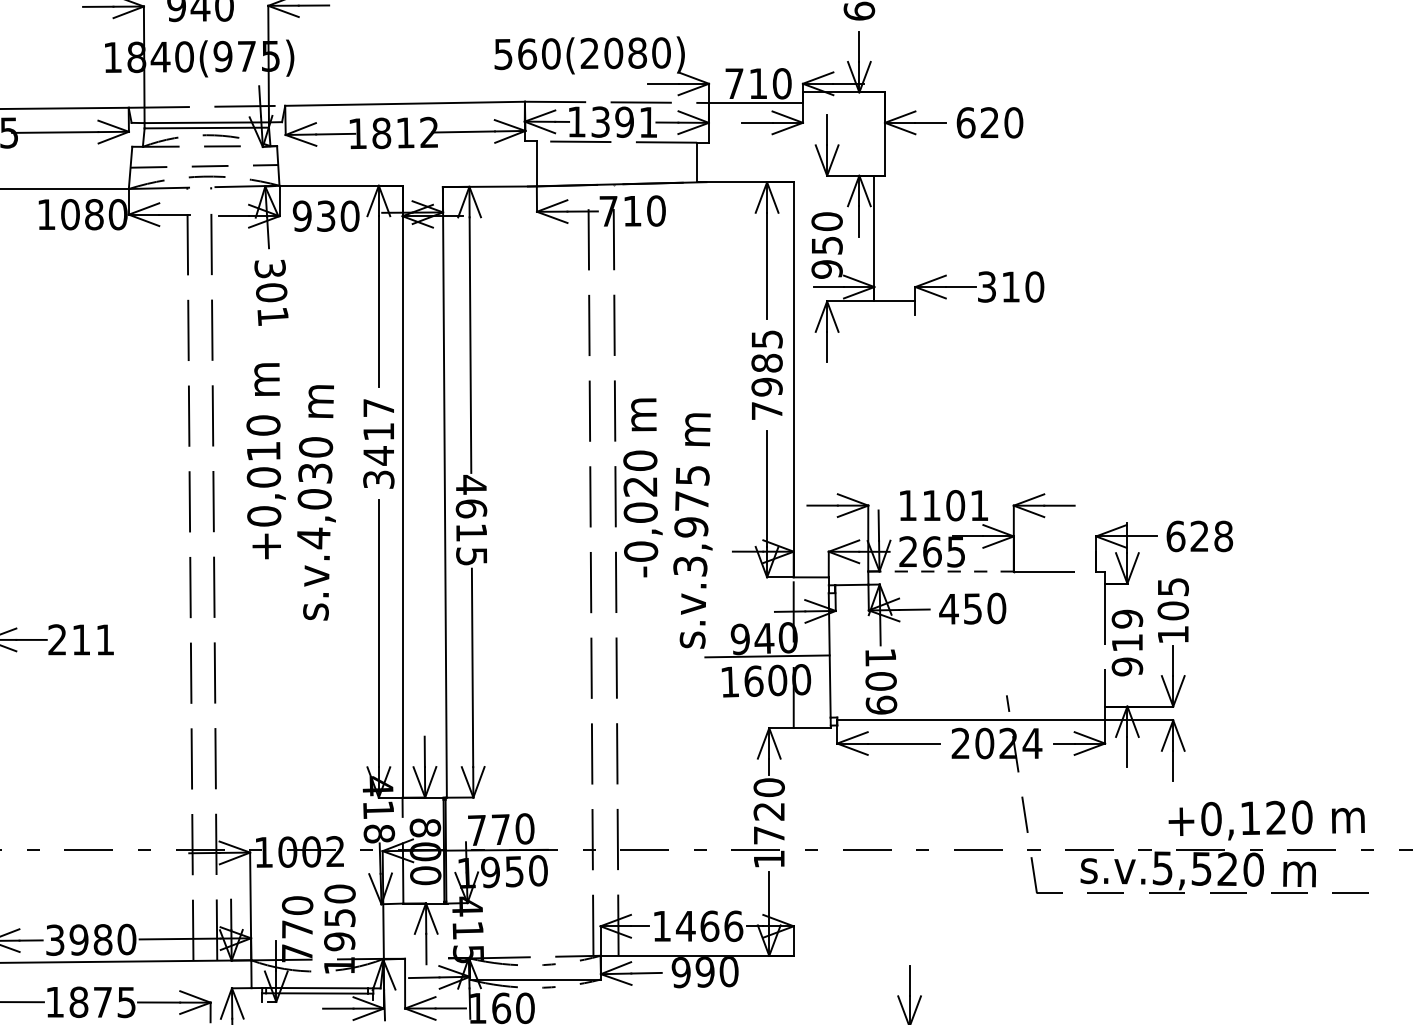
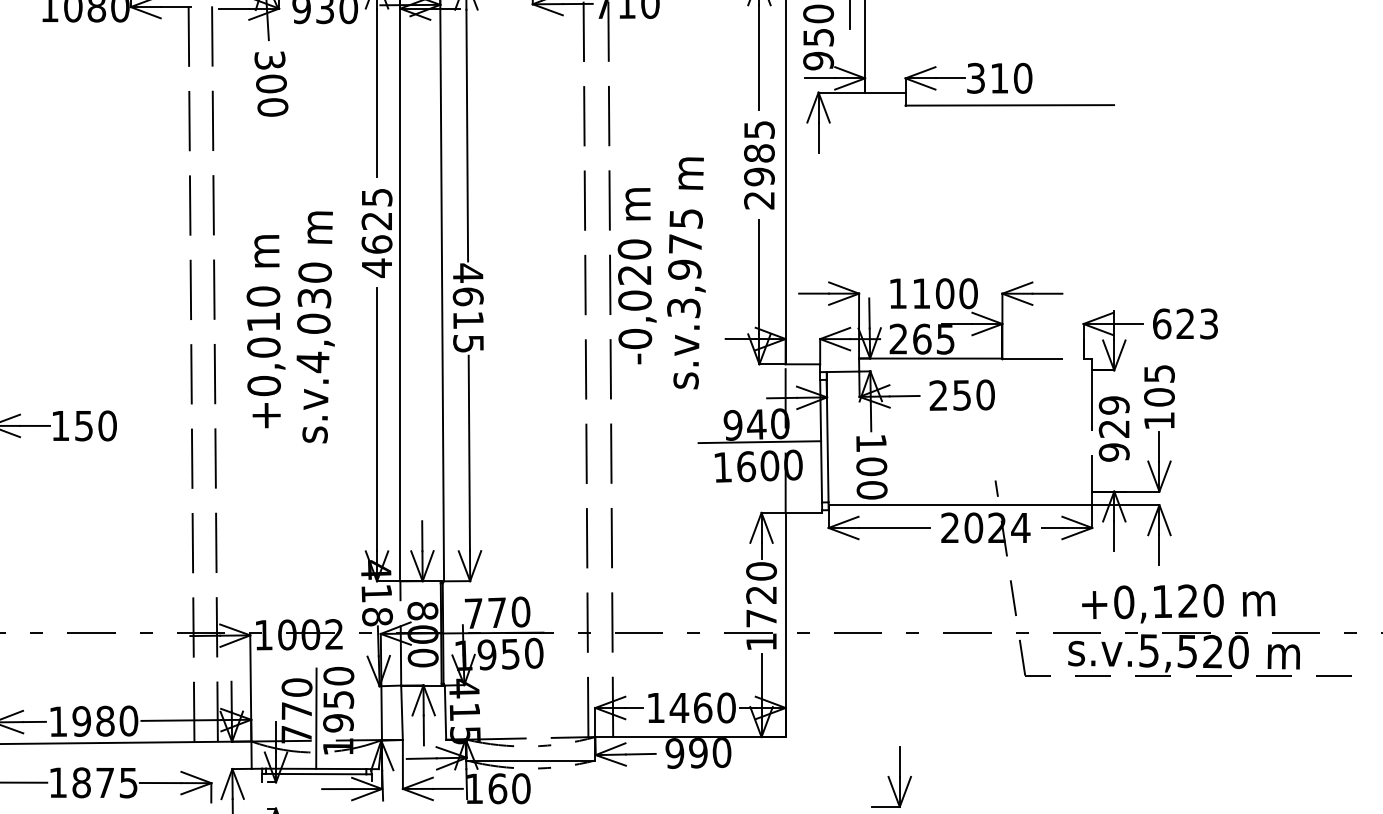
line: (1021, 314) -> (1009, 105), added
text: (272, 316) -> (272, 107), 301 -> 300
text: (766, 411) -> (758, 200), 7985 -> 2985
text: (378, 444) -> (376, 233), 3417 -> 4625
text: (265, 461) -> (265, 331), moved
text: (316, 502) -> (315, 327), moved
text: (979, 505) -> (968, 293), 1101 -> 1100
text: (692, 530) -> (685, 272), moved
text: (1223, 536) -> (1208, 324), 628 -> 623
line: (941, 571) -> (931, 358), dashed -> solid
text: (948, 608) -> (938, 394), 450 -> 250
text: (81, 639) -> (84, 425), 211 -> 150
text: (1126, 643) -> (1113, 429), 919 -> 929
line: (836, 655) -> (827, 441), added
text: (880, 704) -> (871, 489), 109 -> 100
text: (1266, 820) -> (1178, 603), moved
line: (793, 841) -> (785, 624), added
text: (733, 925) -> (726, 707), 1466 -> 1460
line: (404, 930) -> (402, 712), added
line: (448, 930) -> (445, 712), added
line: (317, 937) -> (316, 719), added
text: (55, 939) -> (58, 720), 3980 -> 1980

